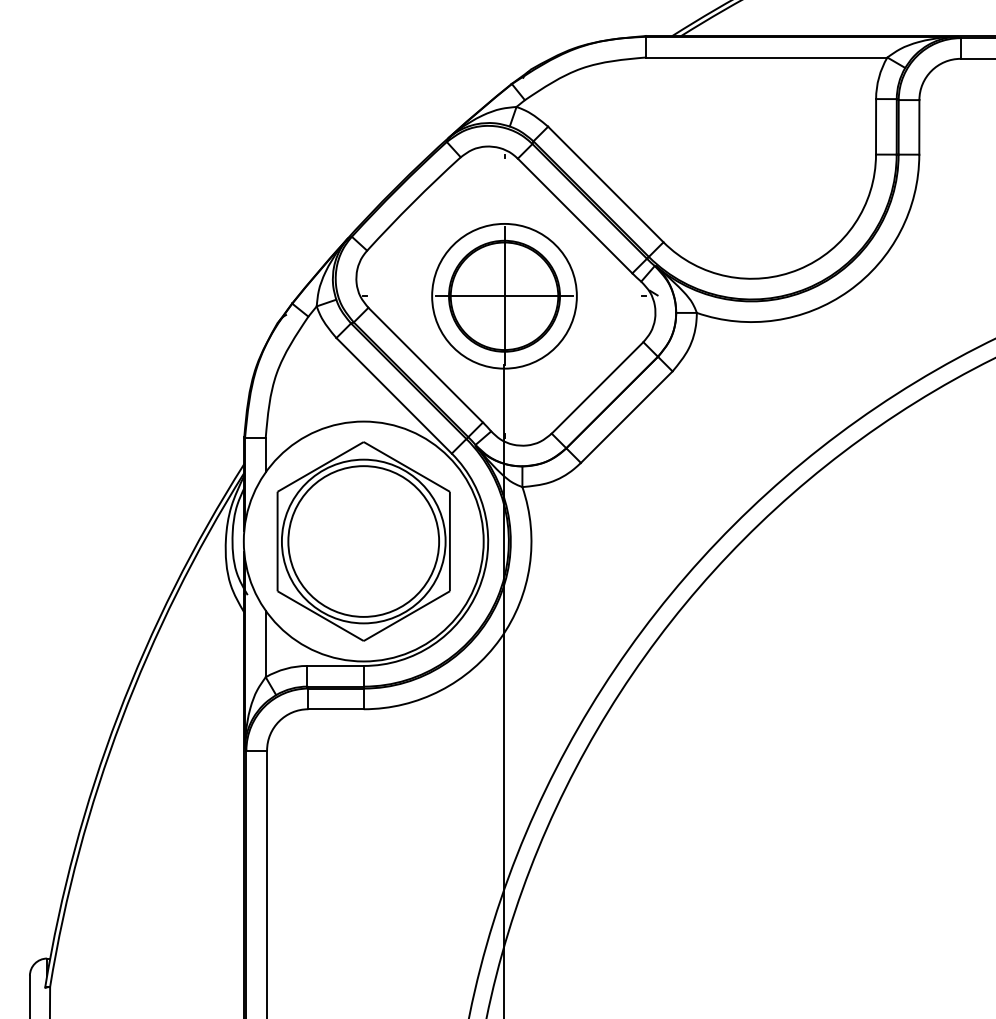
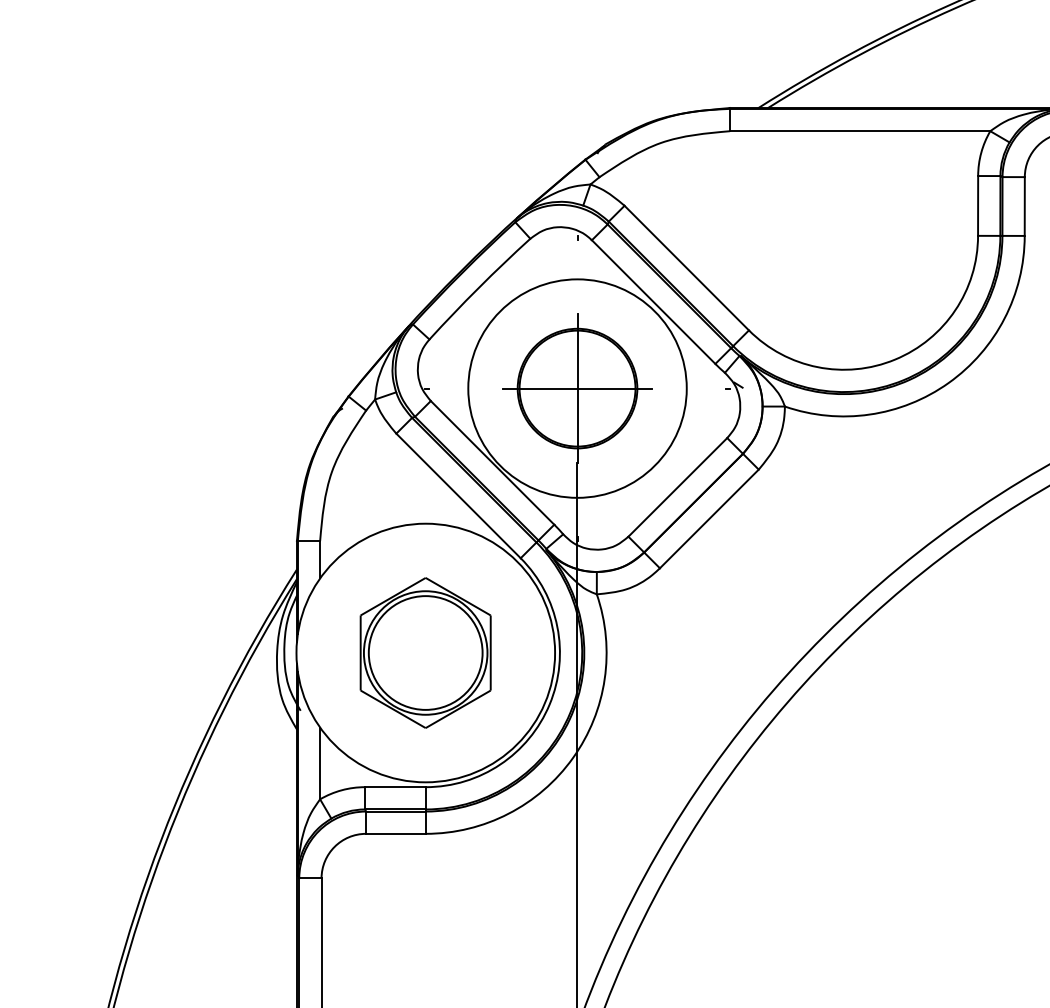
circle: (504, 295) -> (577, 387), size x1.4
part: (363, 541) -> (425, 652), size x0.7

